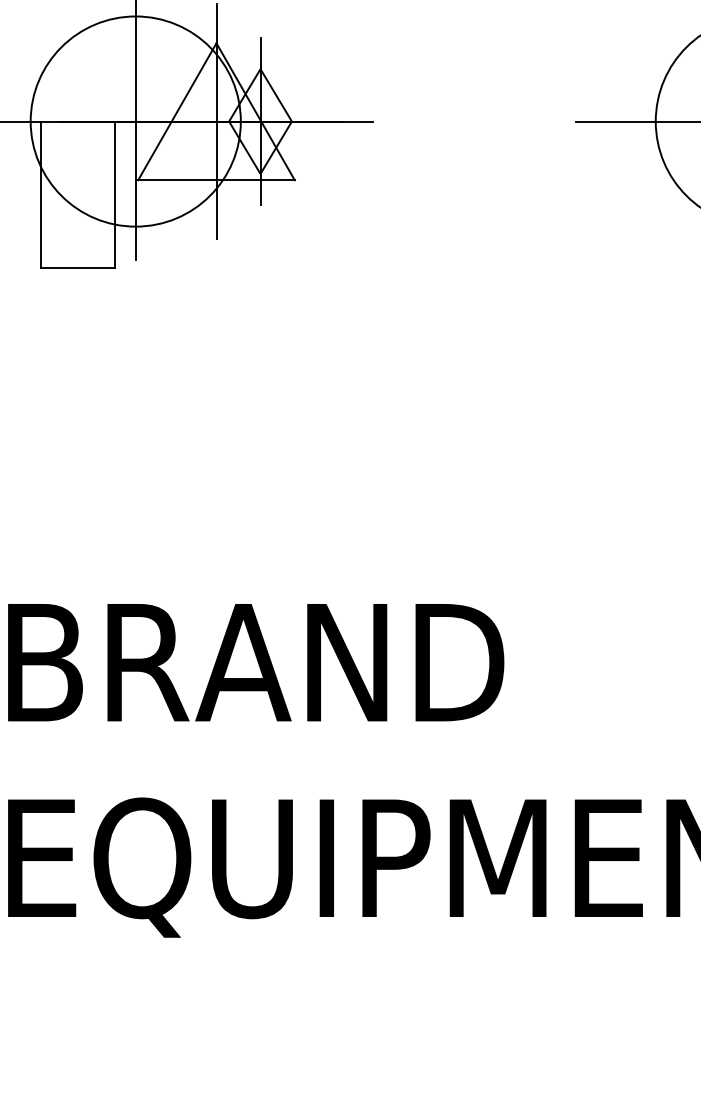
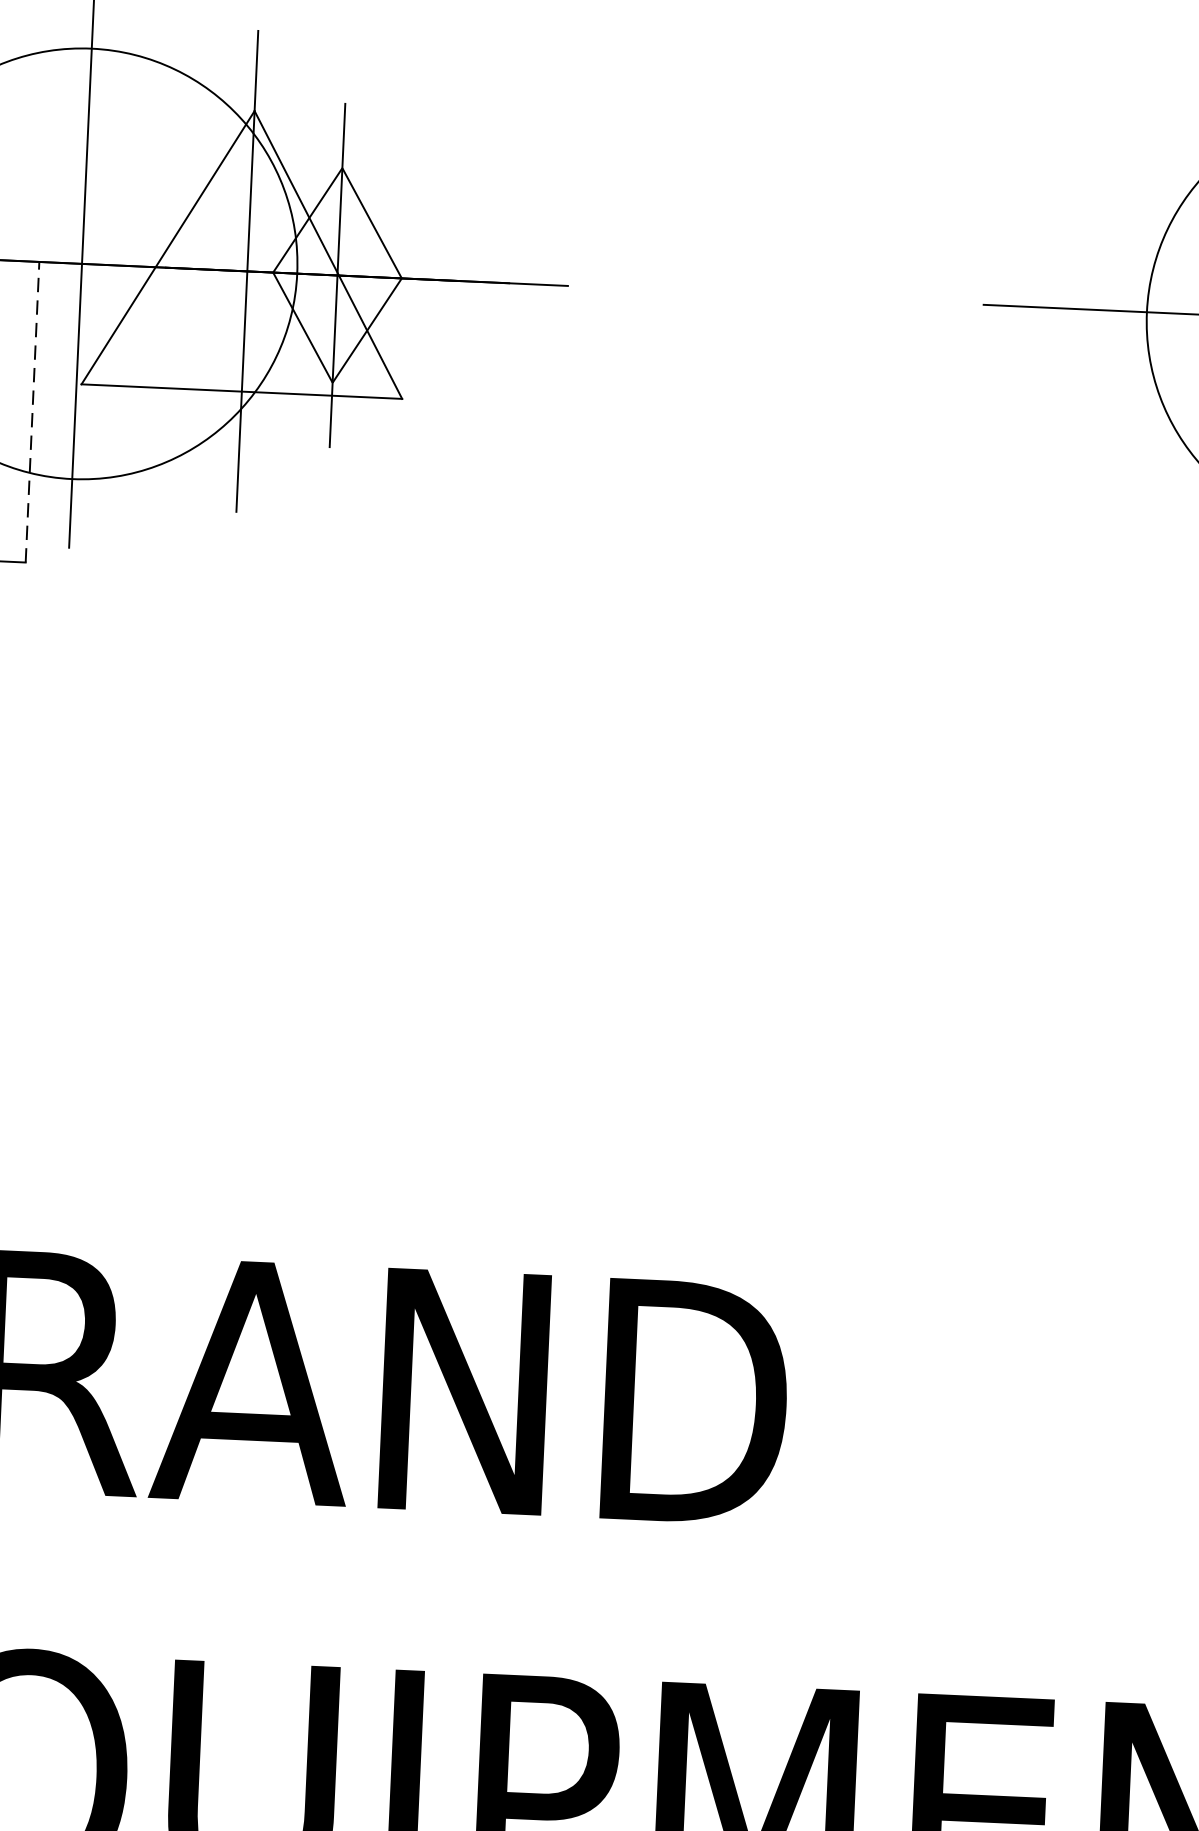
line: (114, 194) -> (31, 411), solid -> dashed

